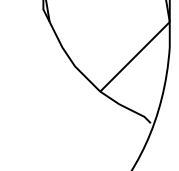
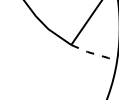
line: (126, 107) -> (93, 53), solid -> dashed

